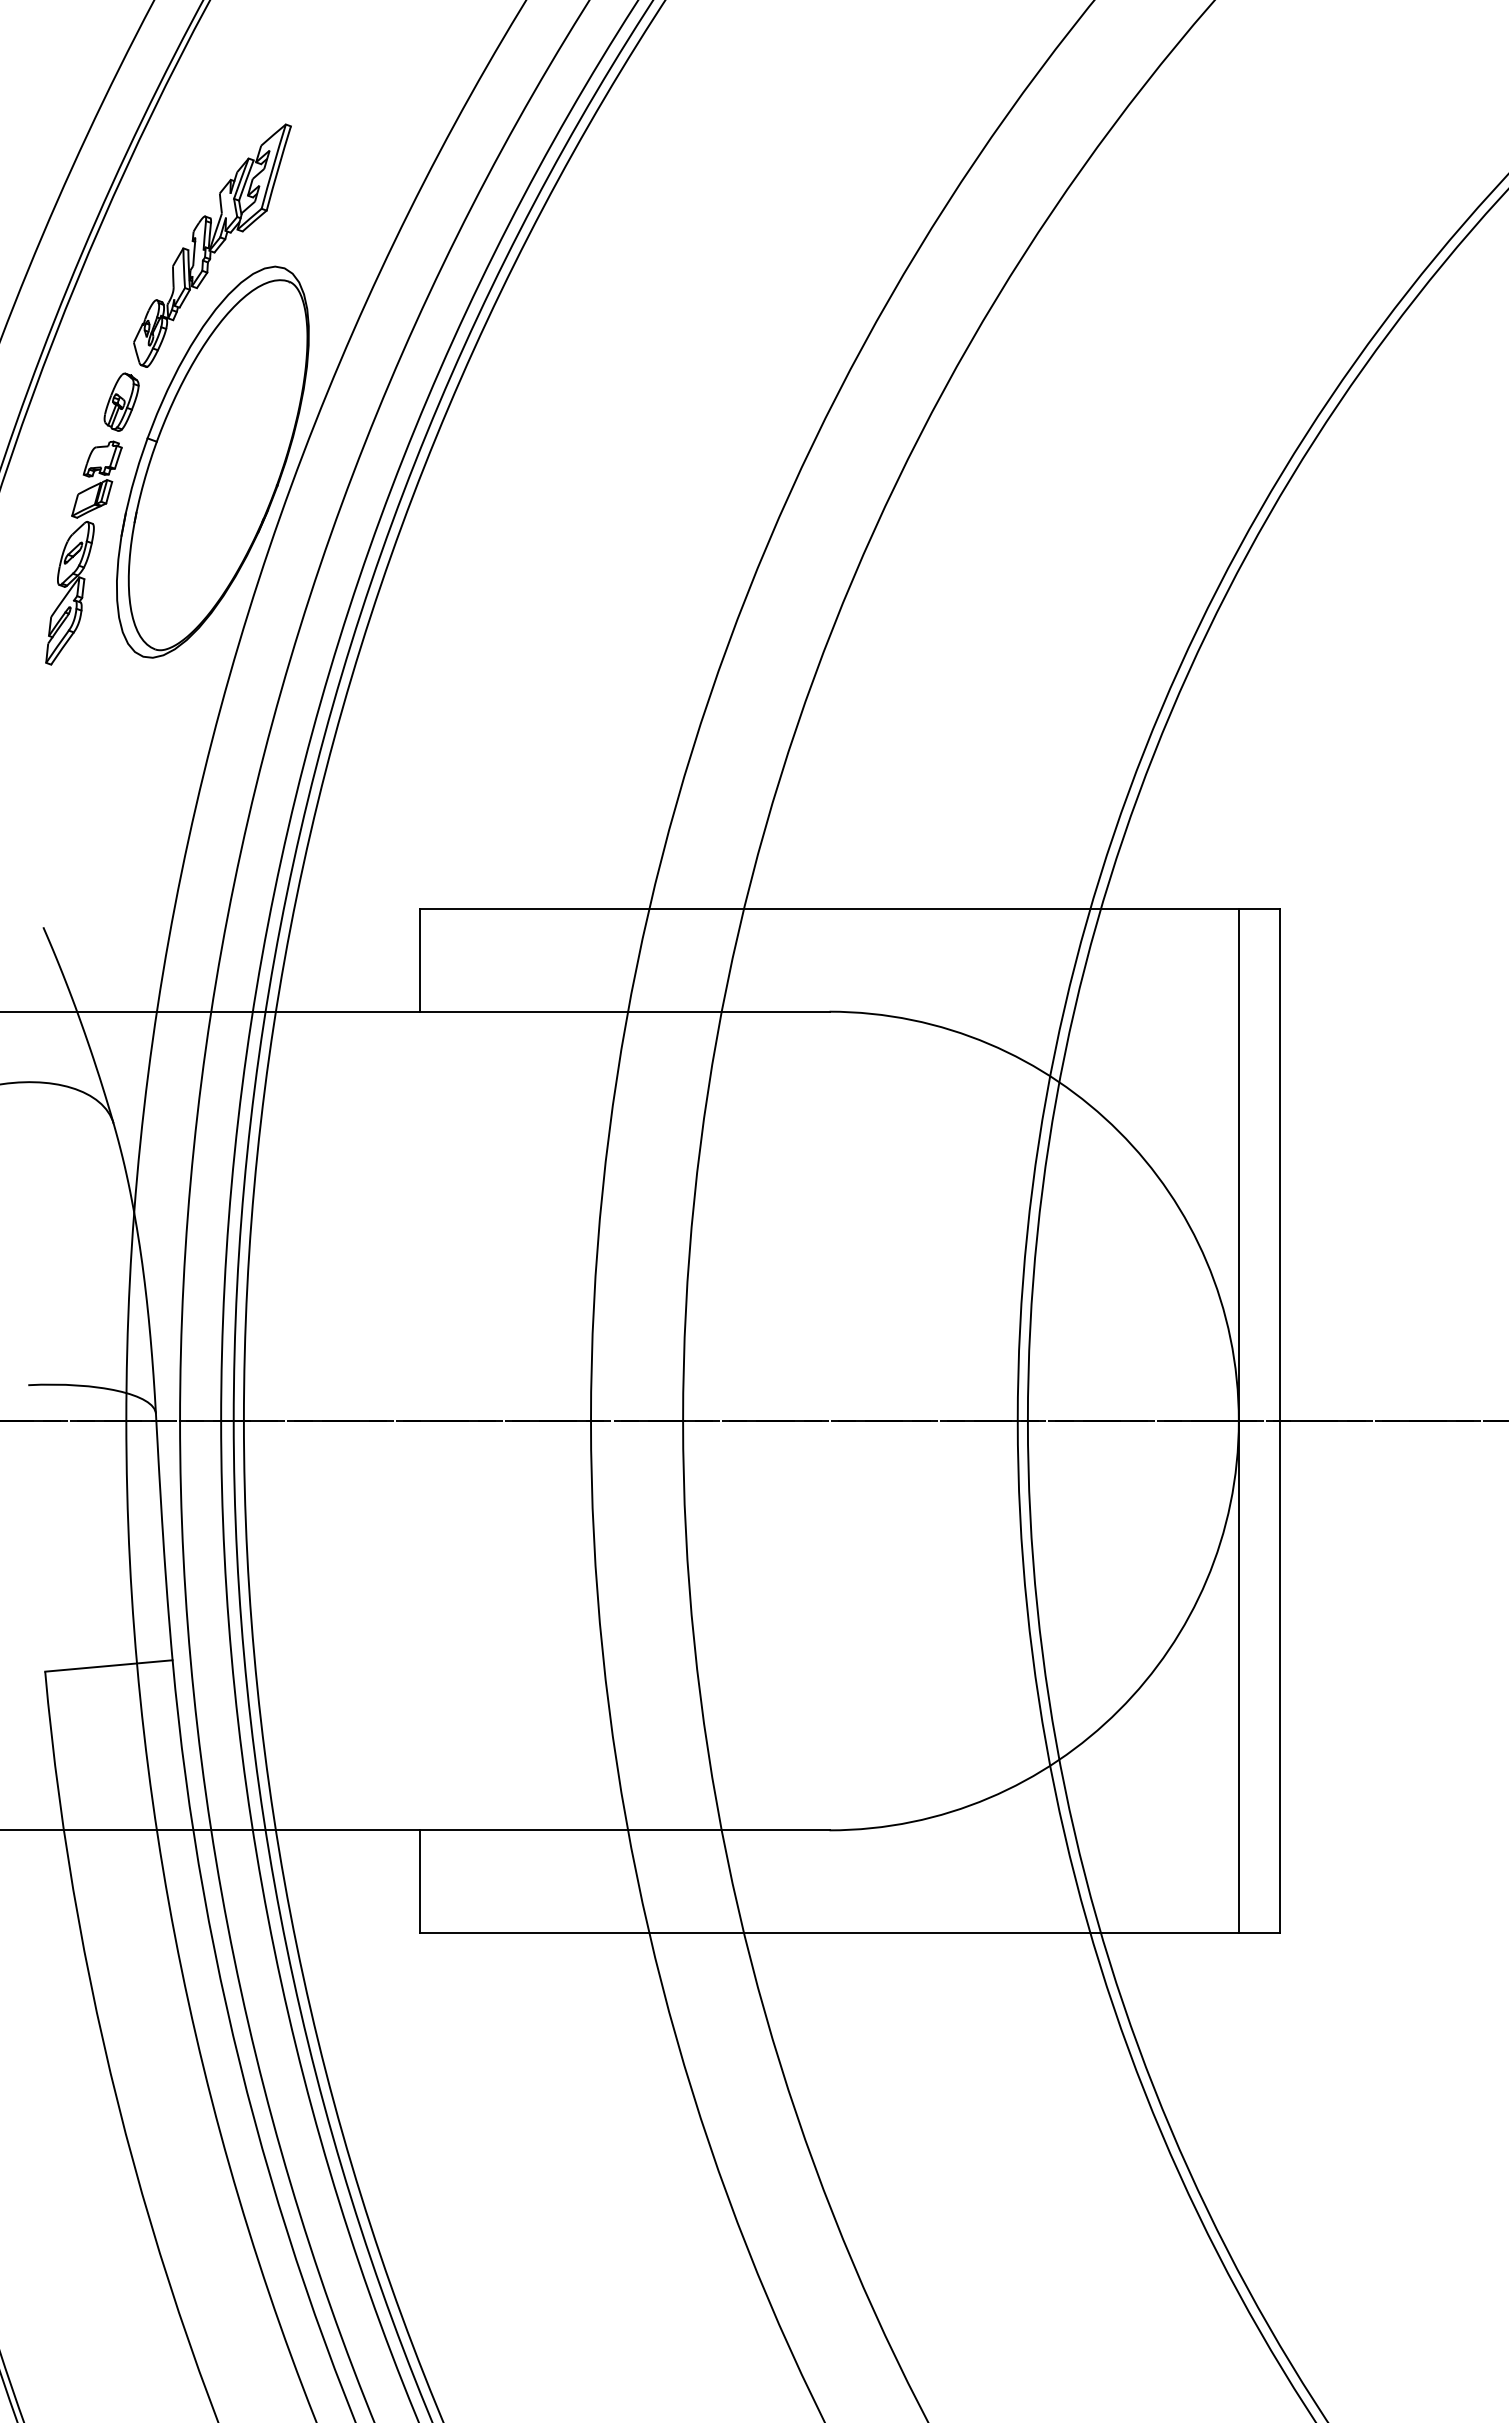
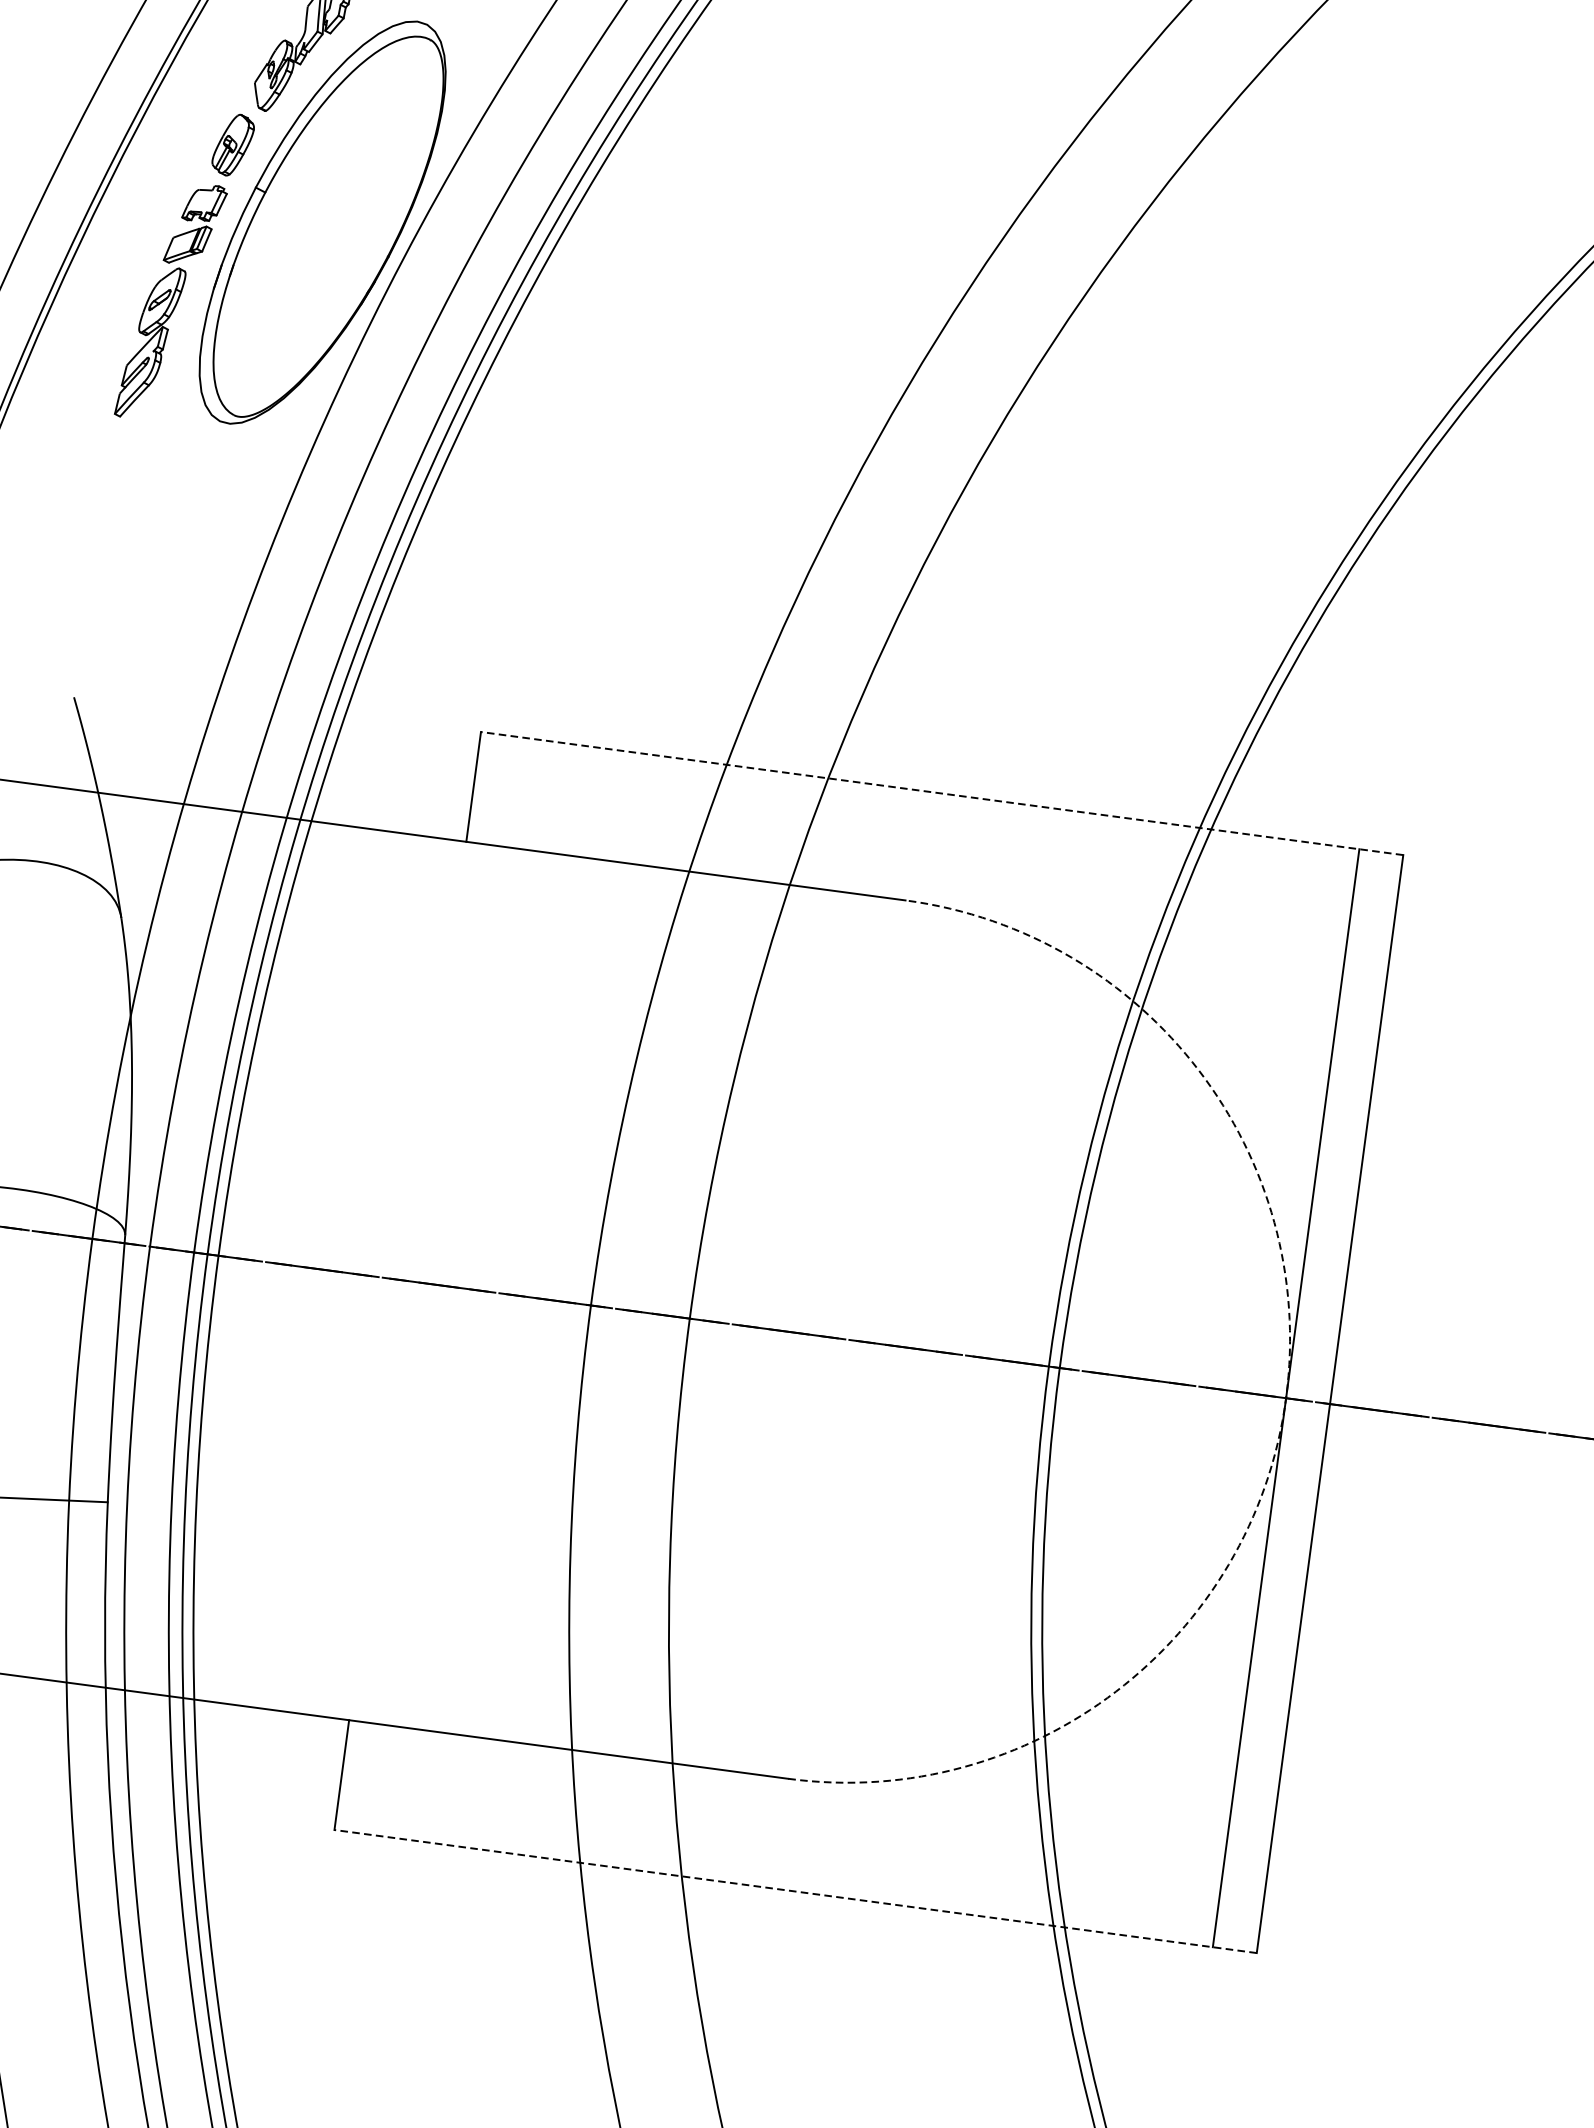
line: (850, 909) -> (942, 793), solid -> dashed
arc: (1238, 1421) -> (1285, 1398), solid -> dashed
line: (850, 1932) -> (796, 1891), solid -> dashed

